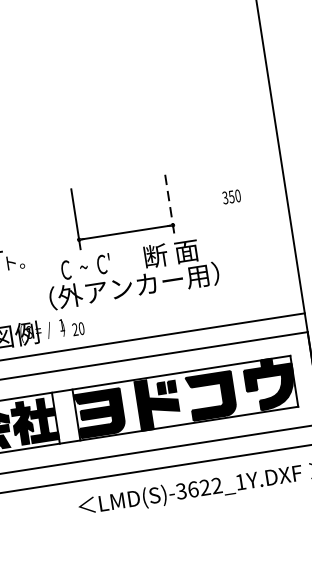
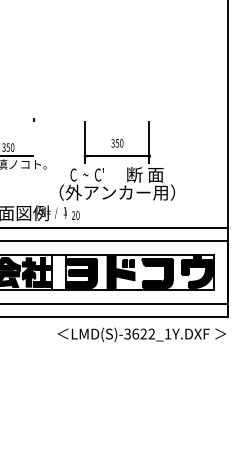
text: (231, 197) -> (117, 143), moved
line: (170, 205) -> (149, 142), dashed -> solid

